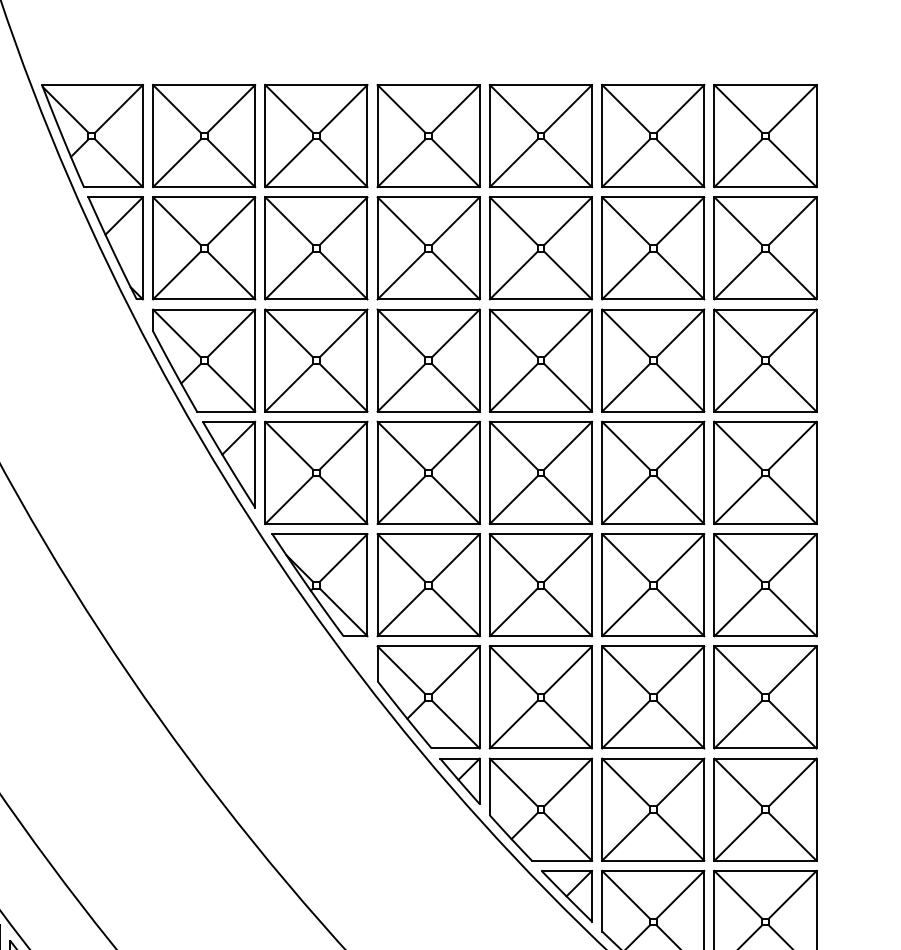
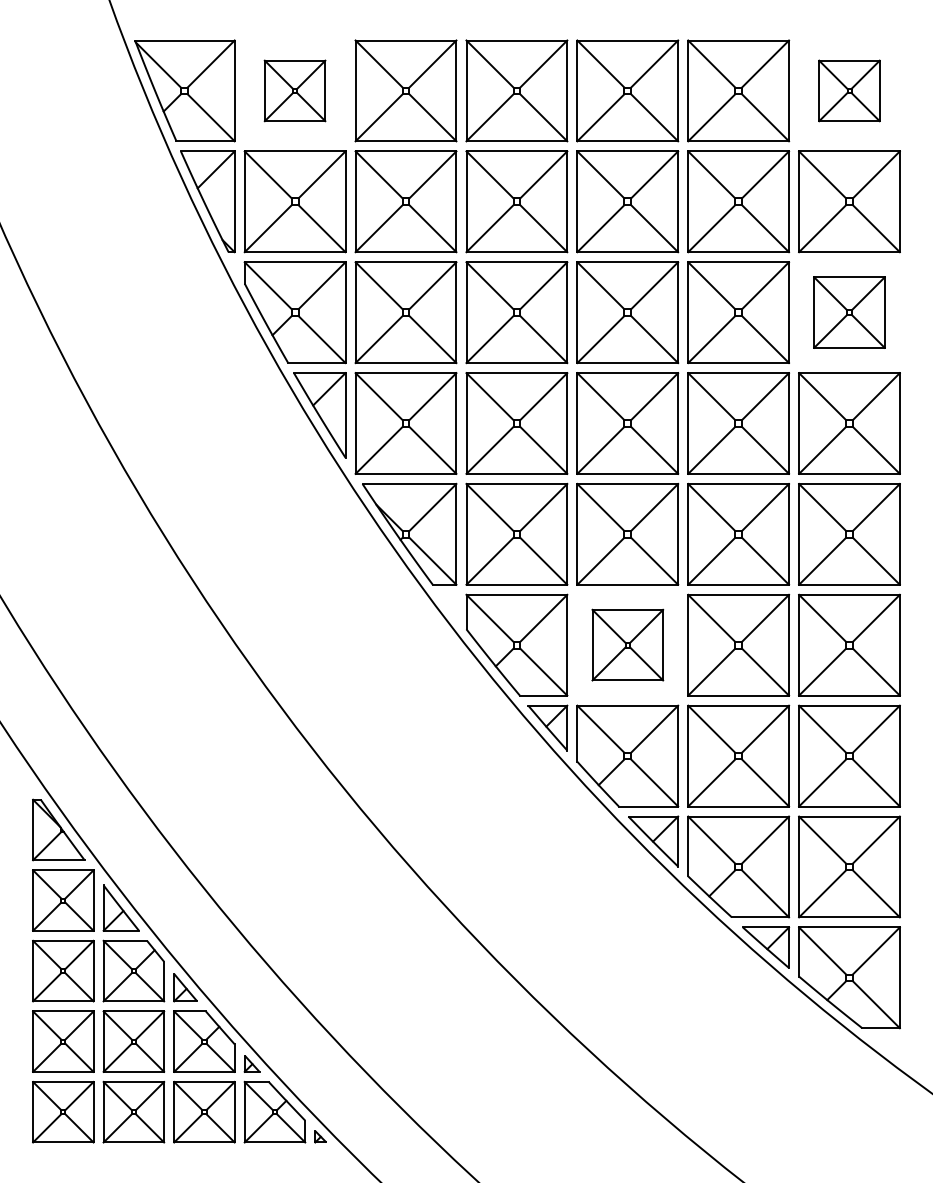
part: (203, 135) -> (294, 90), size x0.6
part: (765, 135) -> (849, 90), size x0.6
part: (765, 360) -> (849, 312), size x0.7
part: (540, 696) -> (627, 644), size x0.7

